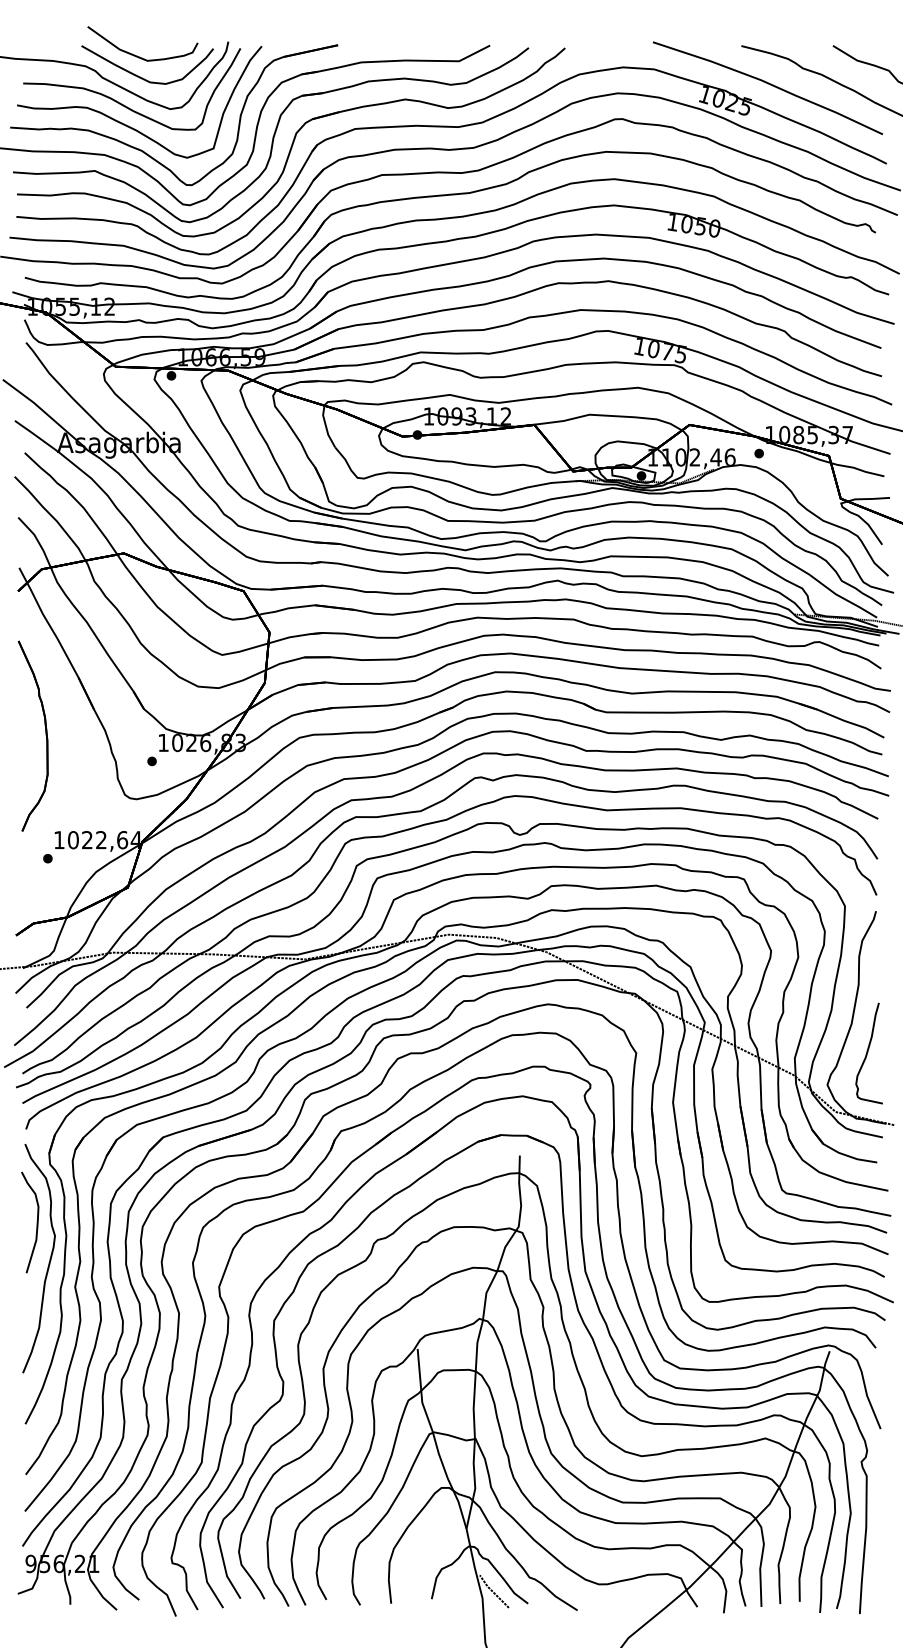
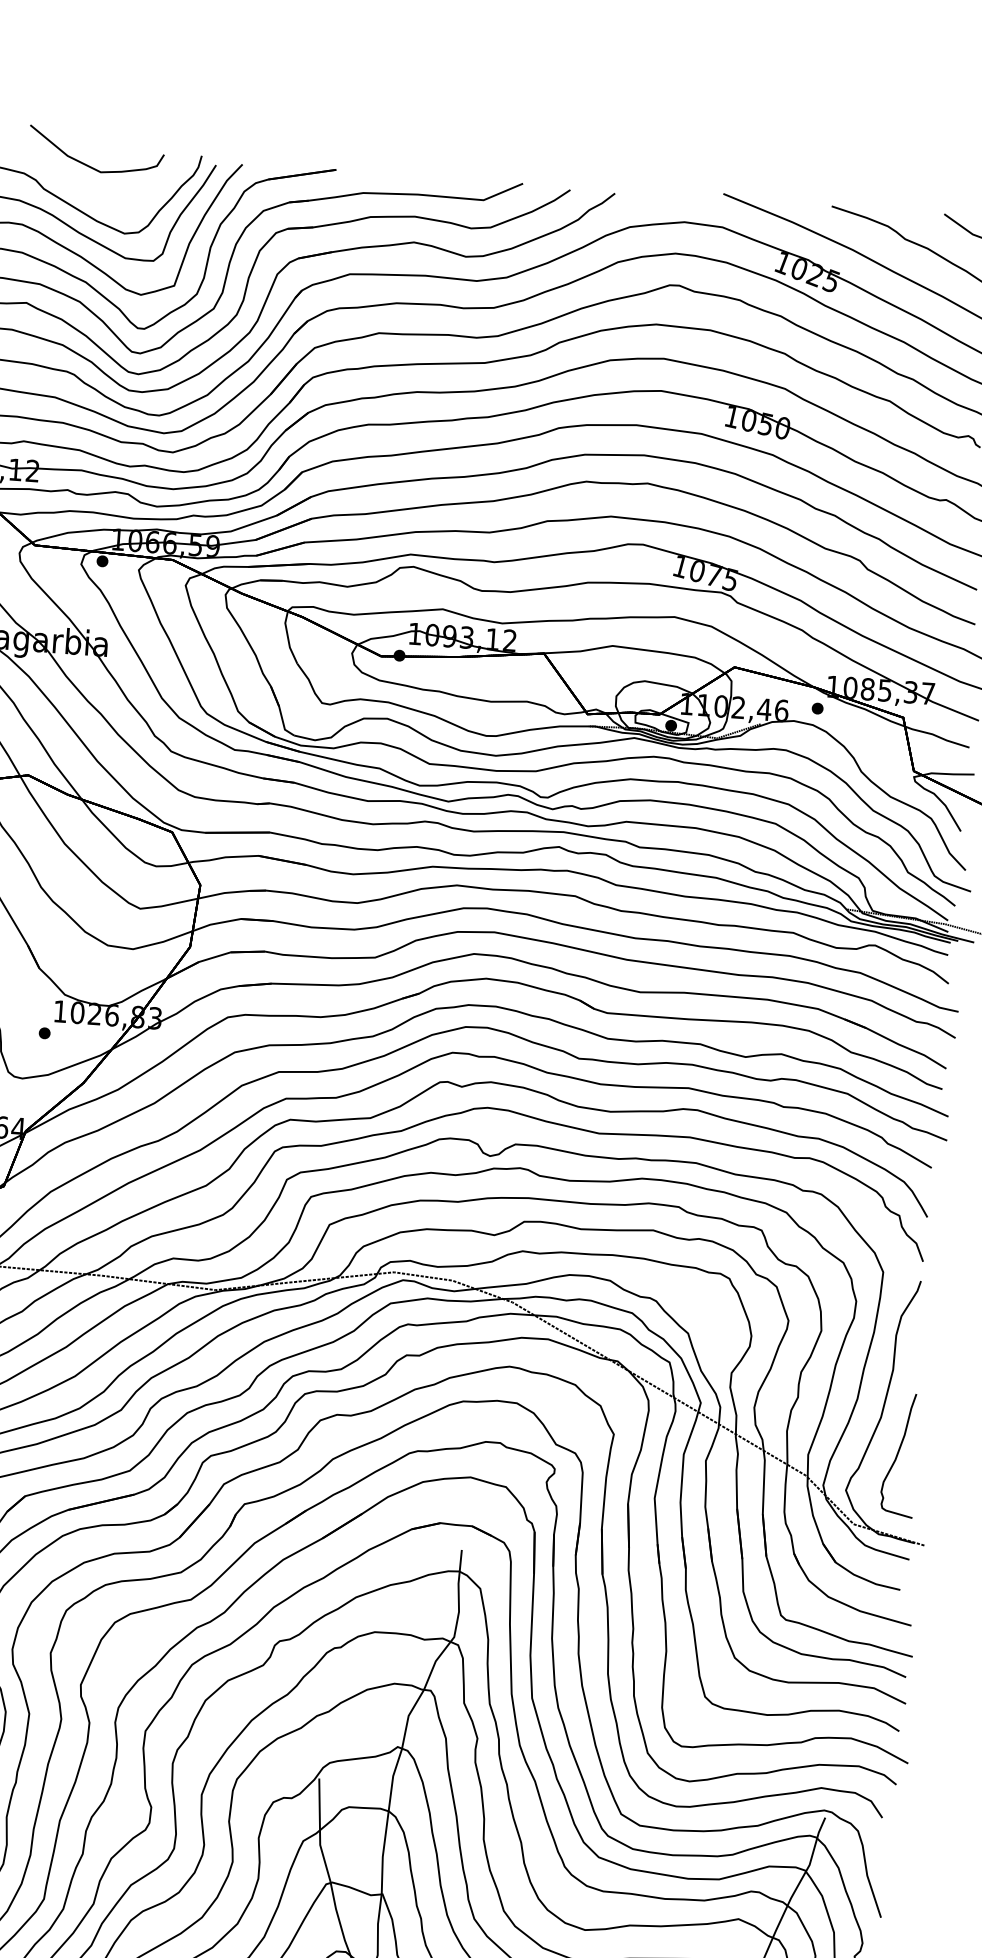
part: (140, 76) -> (90, 190), removed

